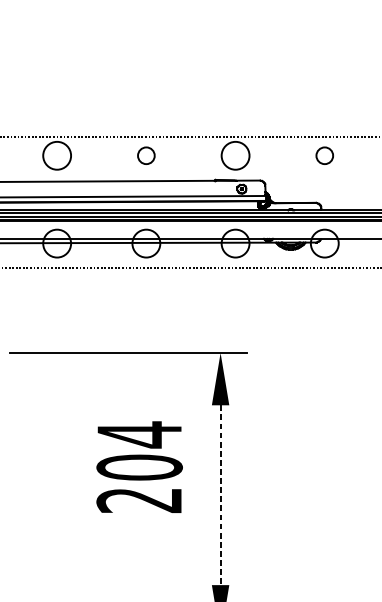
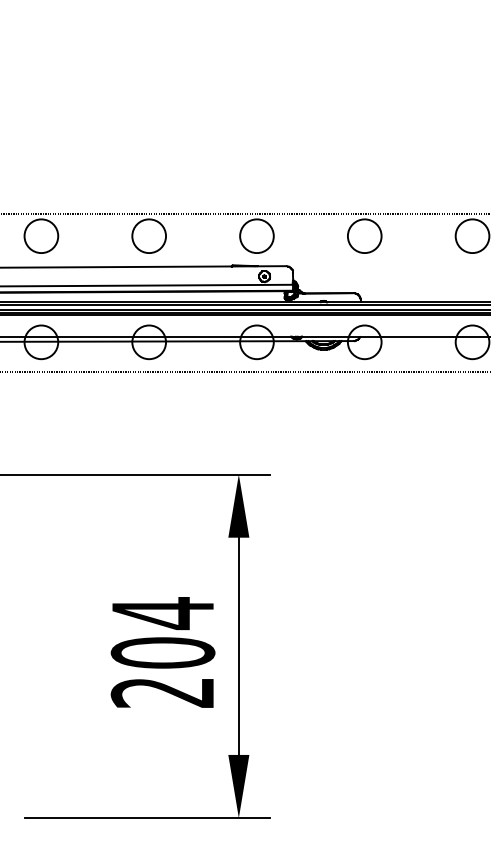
circle: (146, 156) -> (149, 236), size x1.67
circle: (324, 156) -> (364, 236), size x1.67
text: (139, 467) -> (162, 652), moved
line: (220, 495) -> (238, 646), dashed -> solid

